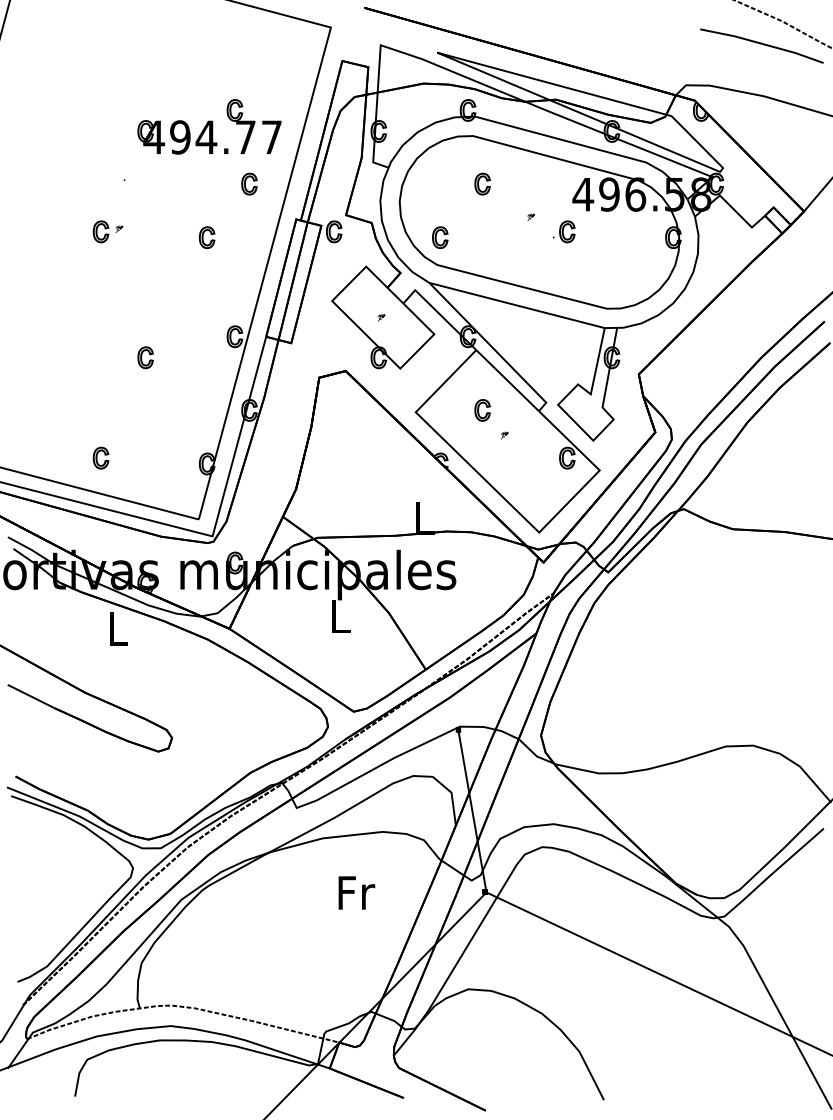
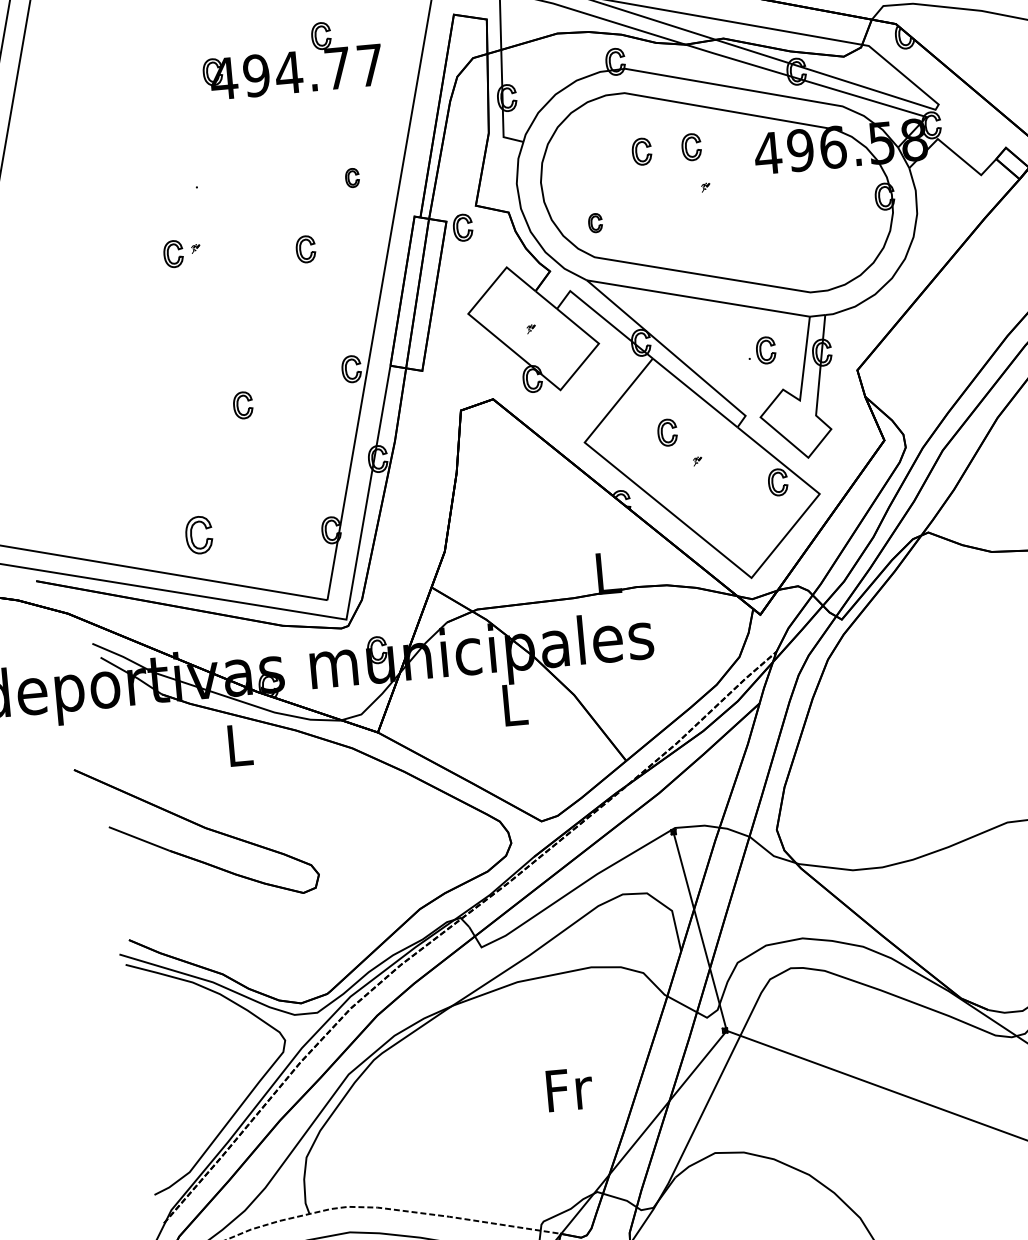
part: (209, 126) -> (291, 58), moved
part: (249, 183) -> (352, 177), size x0.7
part: (522, 183) -> (691, 146), added
part: (563, 231) -> (761, 350), moved
part: (440, 237) -> (595, 222), size x0.7
part: (100, 457) -> (198, 534), size x1.4
text: (356, 892) -> (569, 1089), moved

